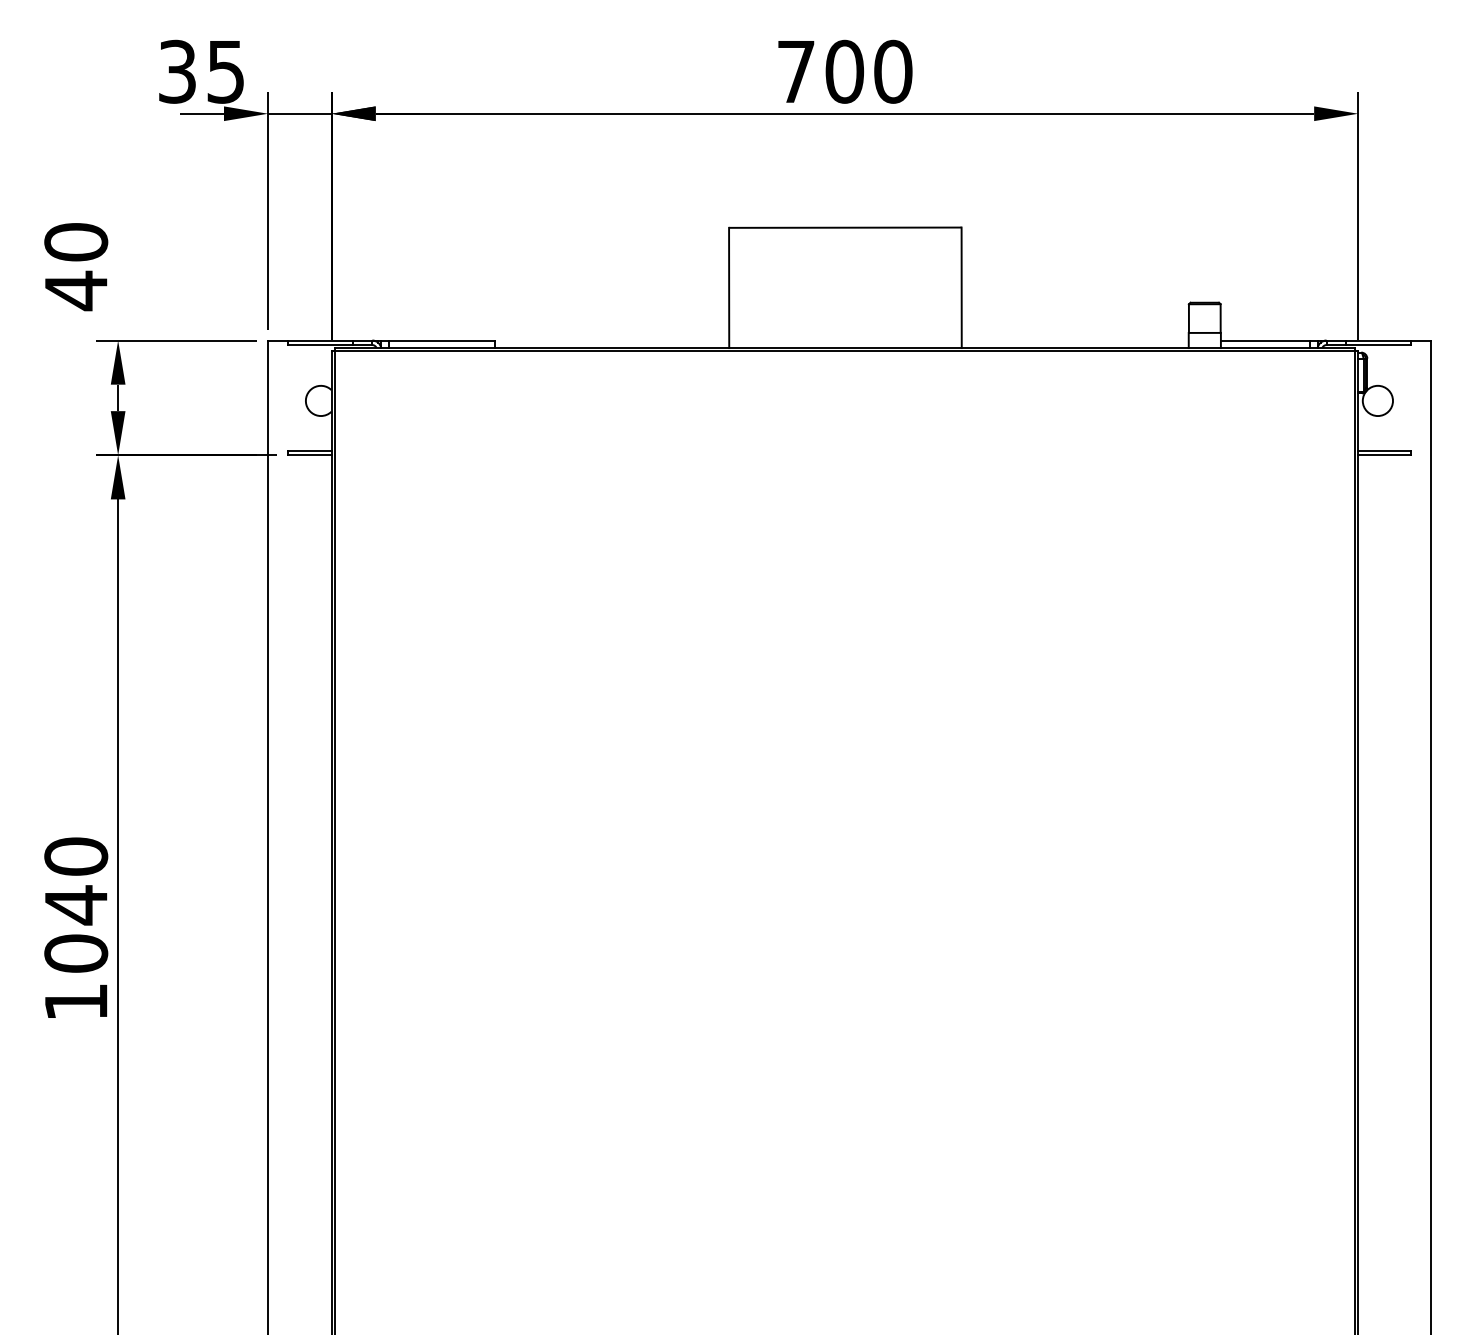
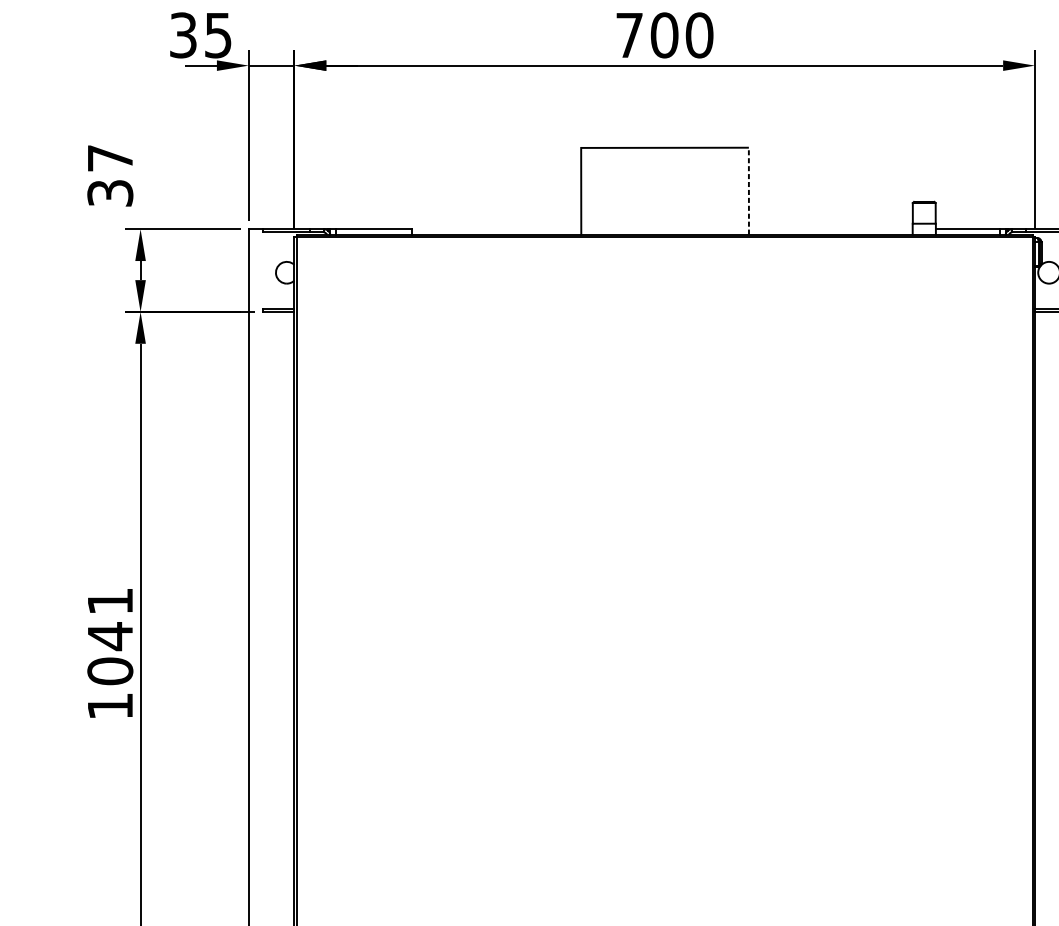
text: (76, 267) -> (110, 176), 40 -> 37
line: (961, 287) -> (748, 190), solid -> dashed
text: (76, 856) -> (110, 601), 1040 -> 1041

